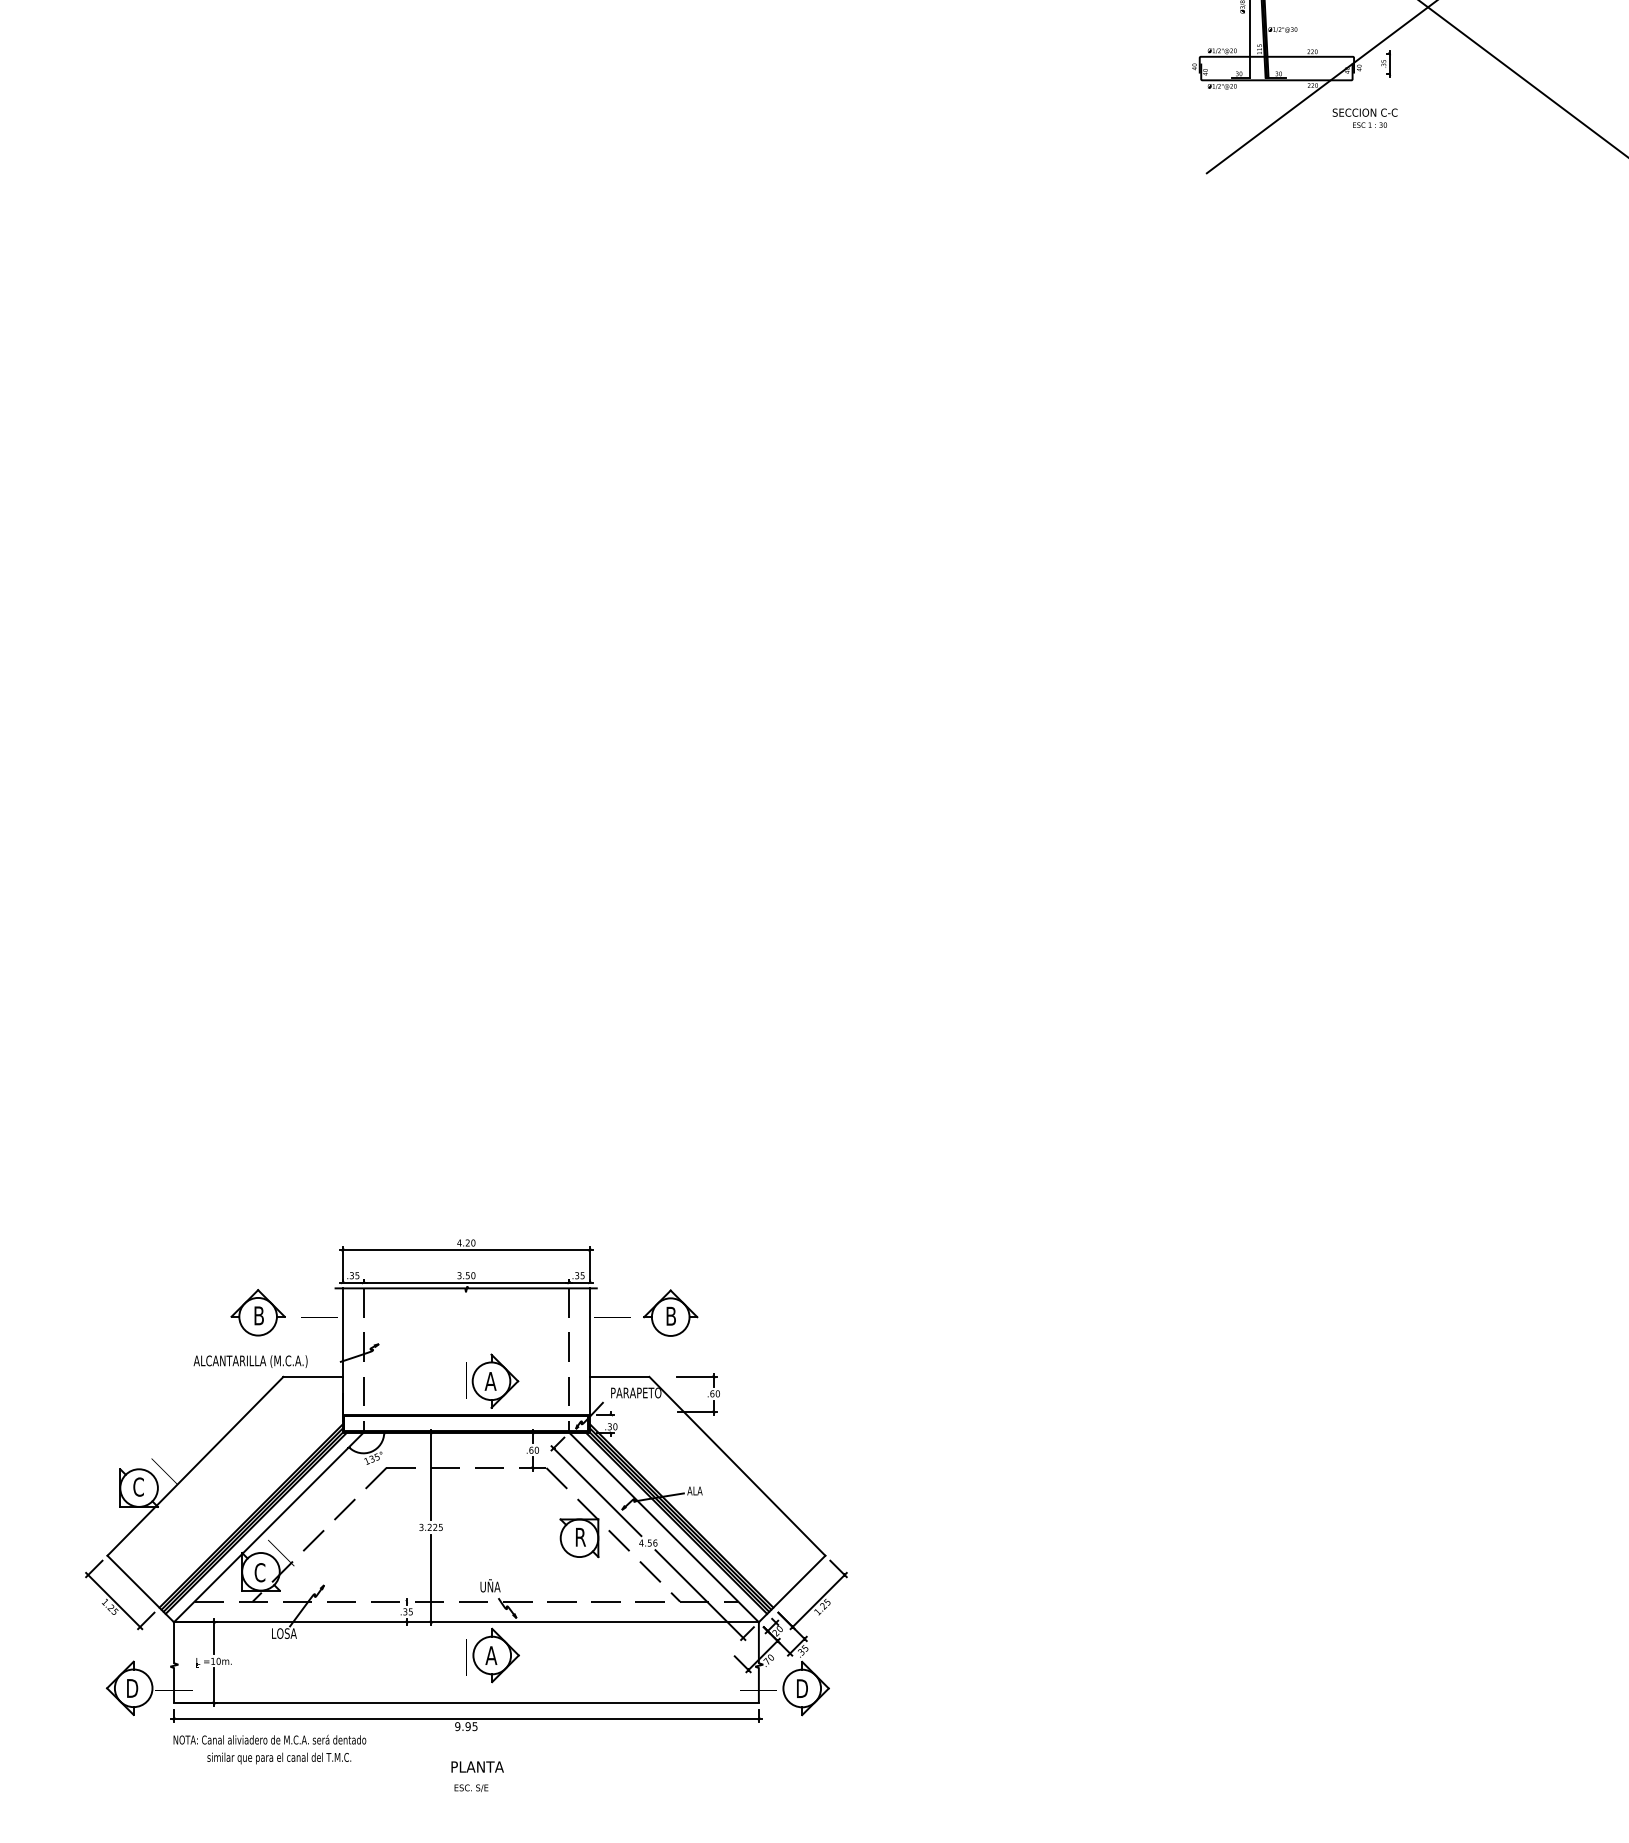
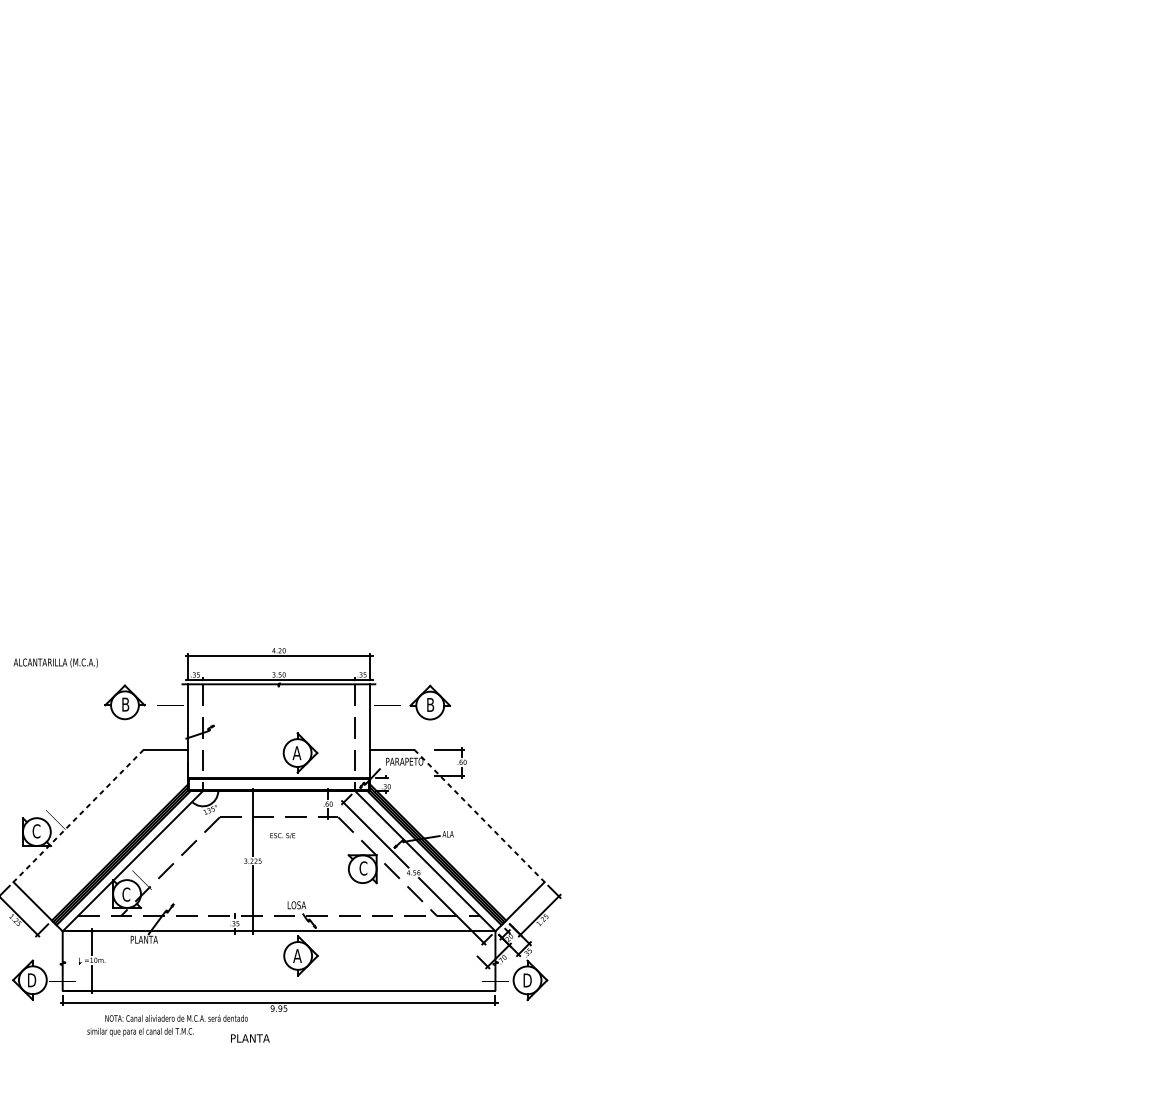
text: (250, 1361) -> (55, 662), moved
line: (195, 1466) -> (78, 816), solid -> dashed
line: (737, 1466) -> (479, 816), solid -> dashed
text: (580, 1536) -> (363, 867), R -> C
text: (490, 1585) -> (296, 904), UÑA -> LOSA
text: (284, 1633) -> (144, 939), LOSA -> PLANTA
text: (269, 1739) -> (176, 1018), moved
text: (477, 1766) -> (250, 1038), moved
text: (471, 1787) -> (282, 835), moved

